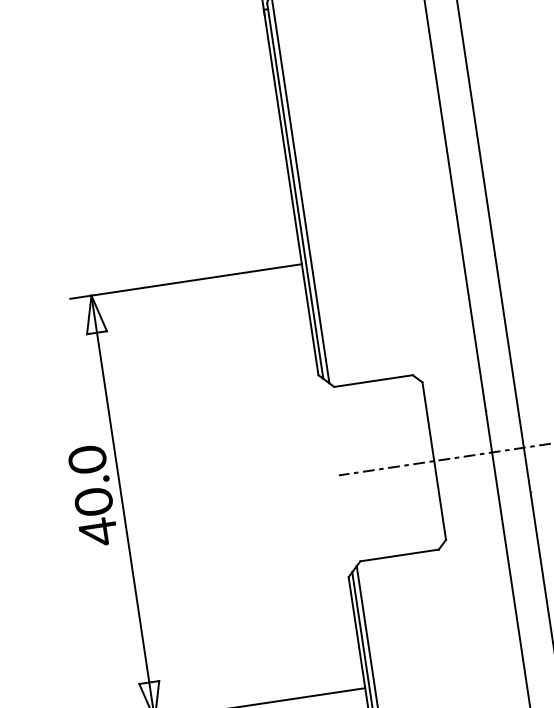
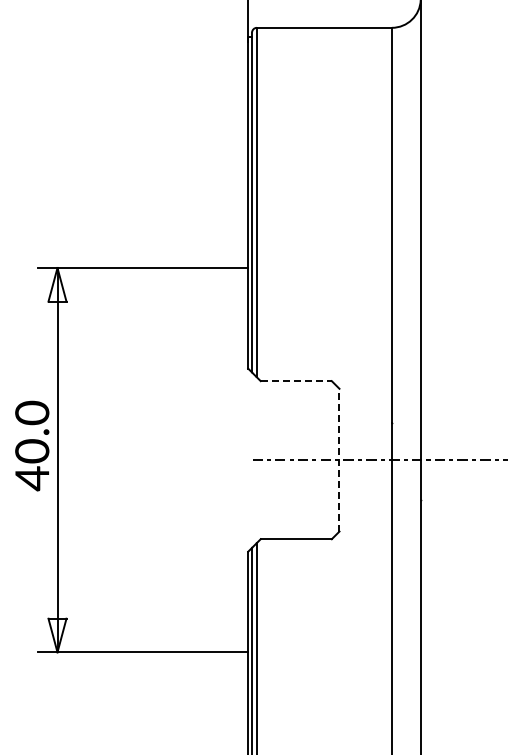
line: (373, 381) -> (296, 381), solid -> dashed
line: (434, 460) -> (339, 459), solid -> dashed

